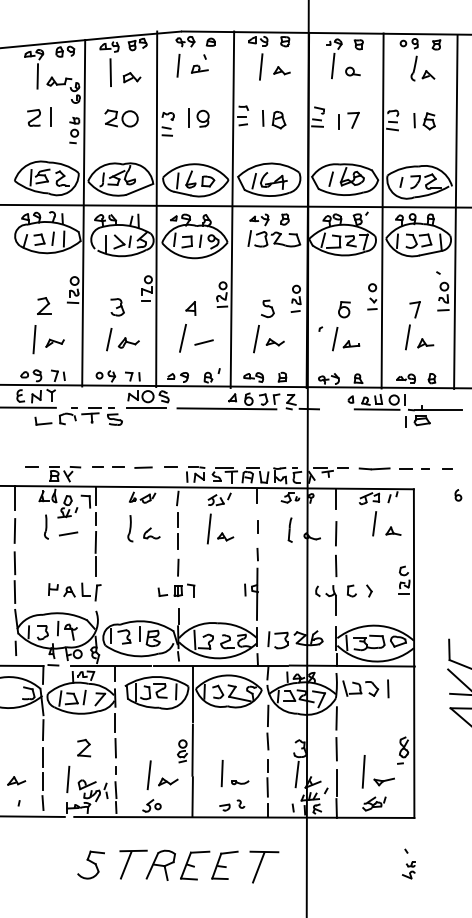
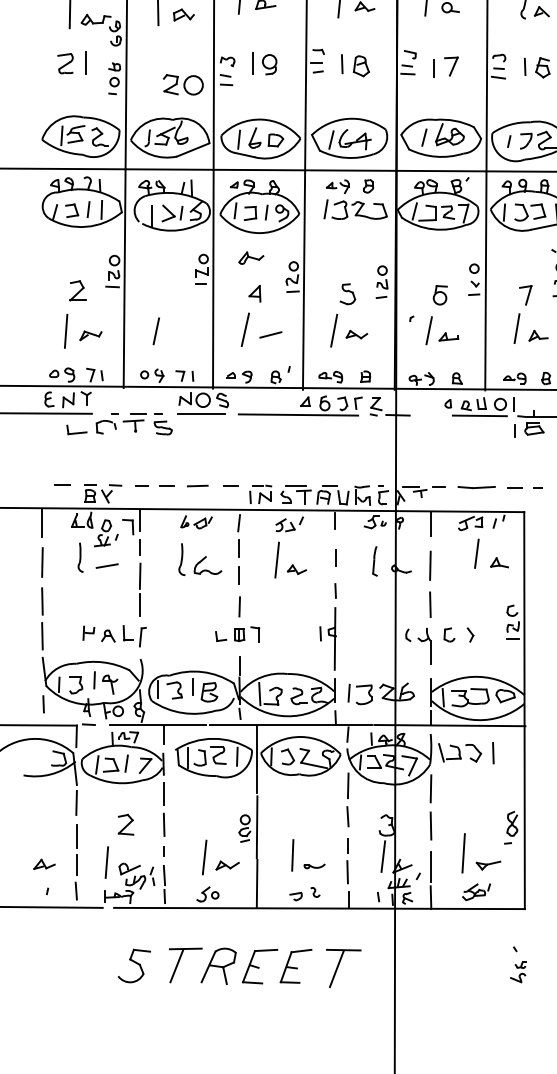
part: (121, 118) -> (183, 84), moved
part: (117, 307) -> (166, 292), removed
part: (128, 342) -> (250, 257), moved
part: (151, 533) -> (207, 565), size x1.4

